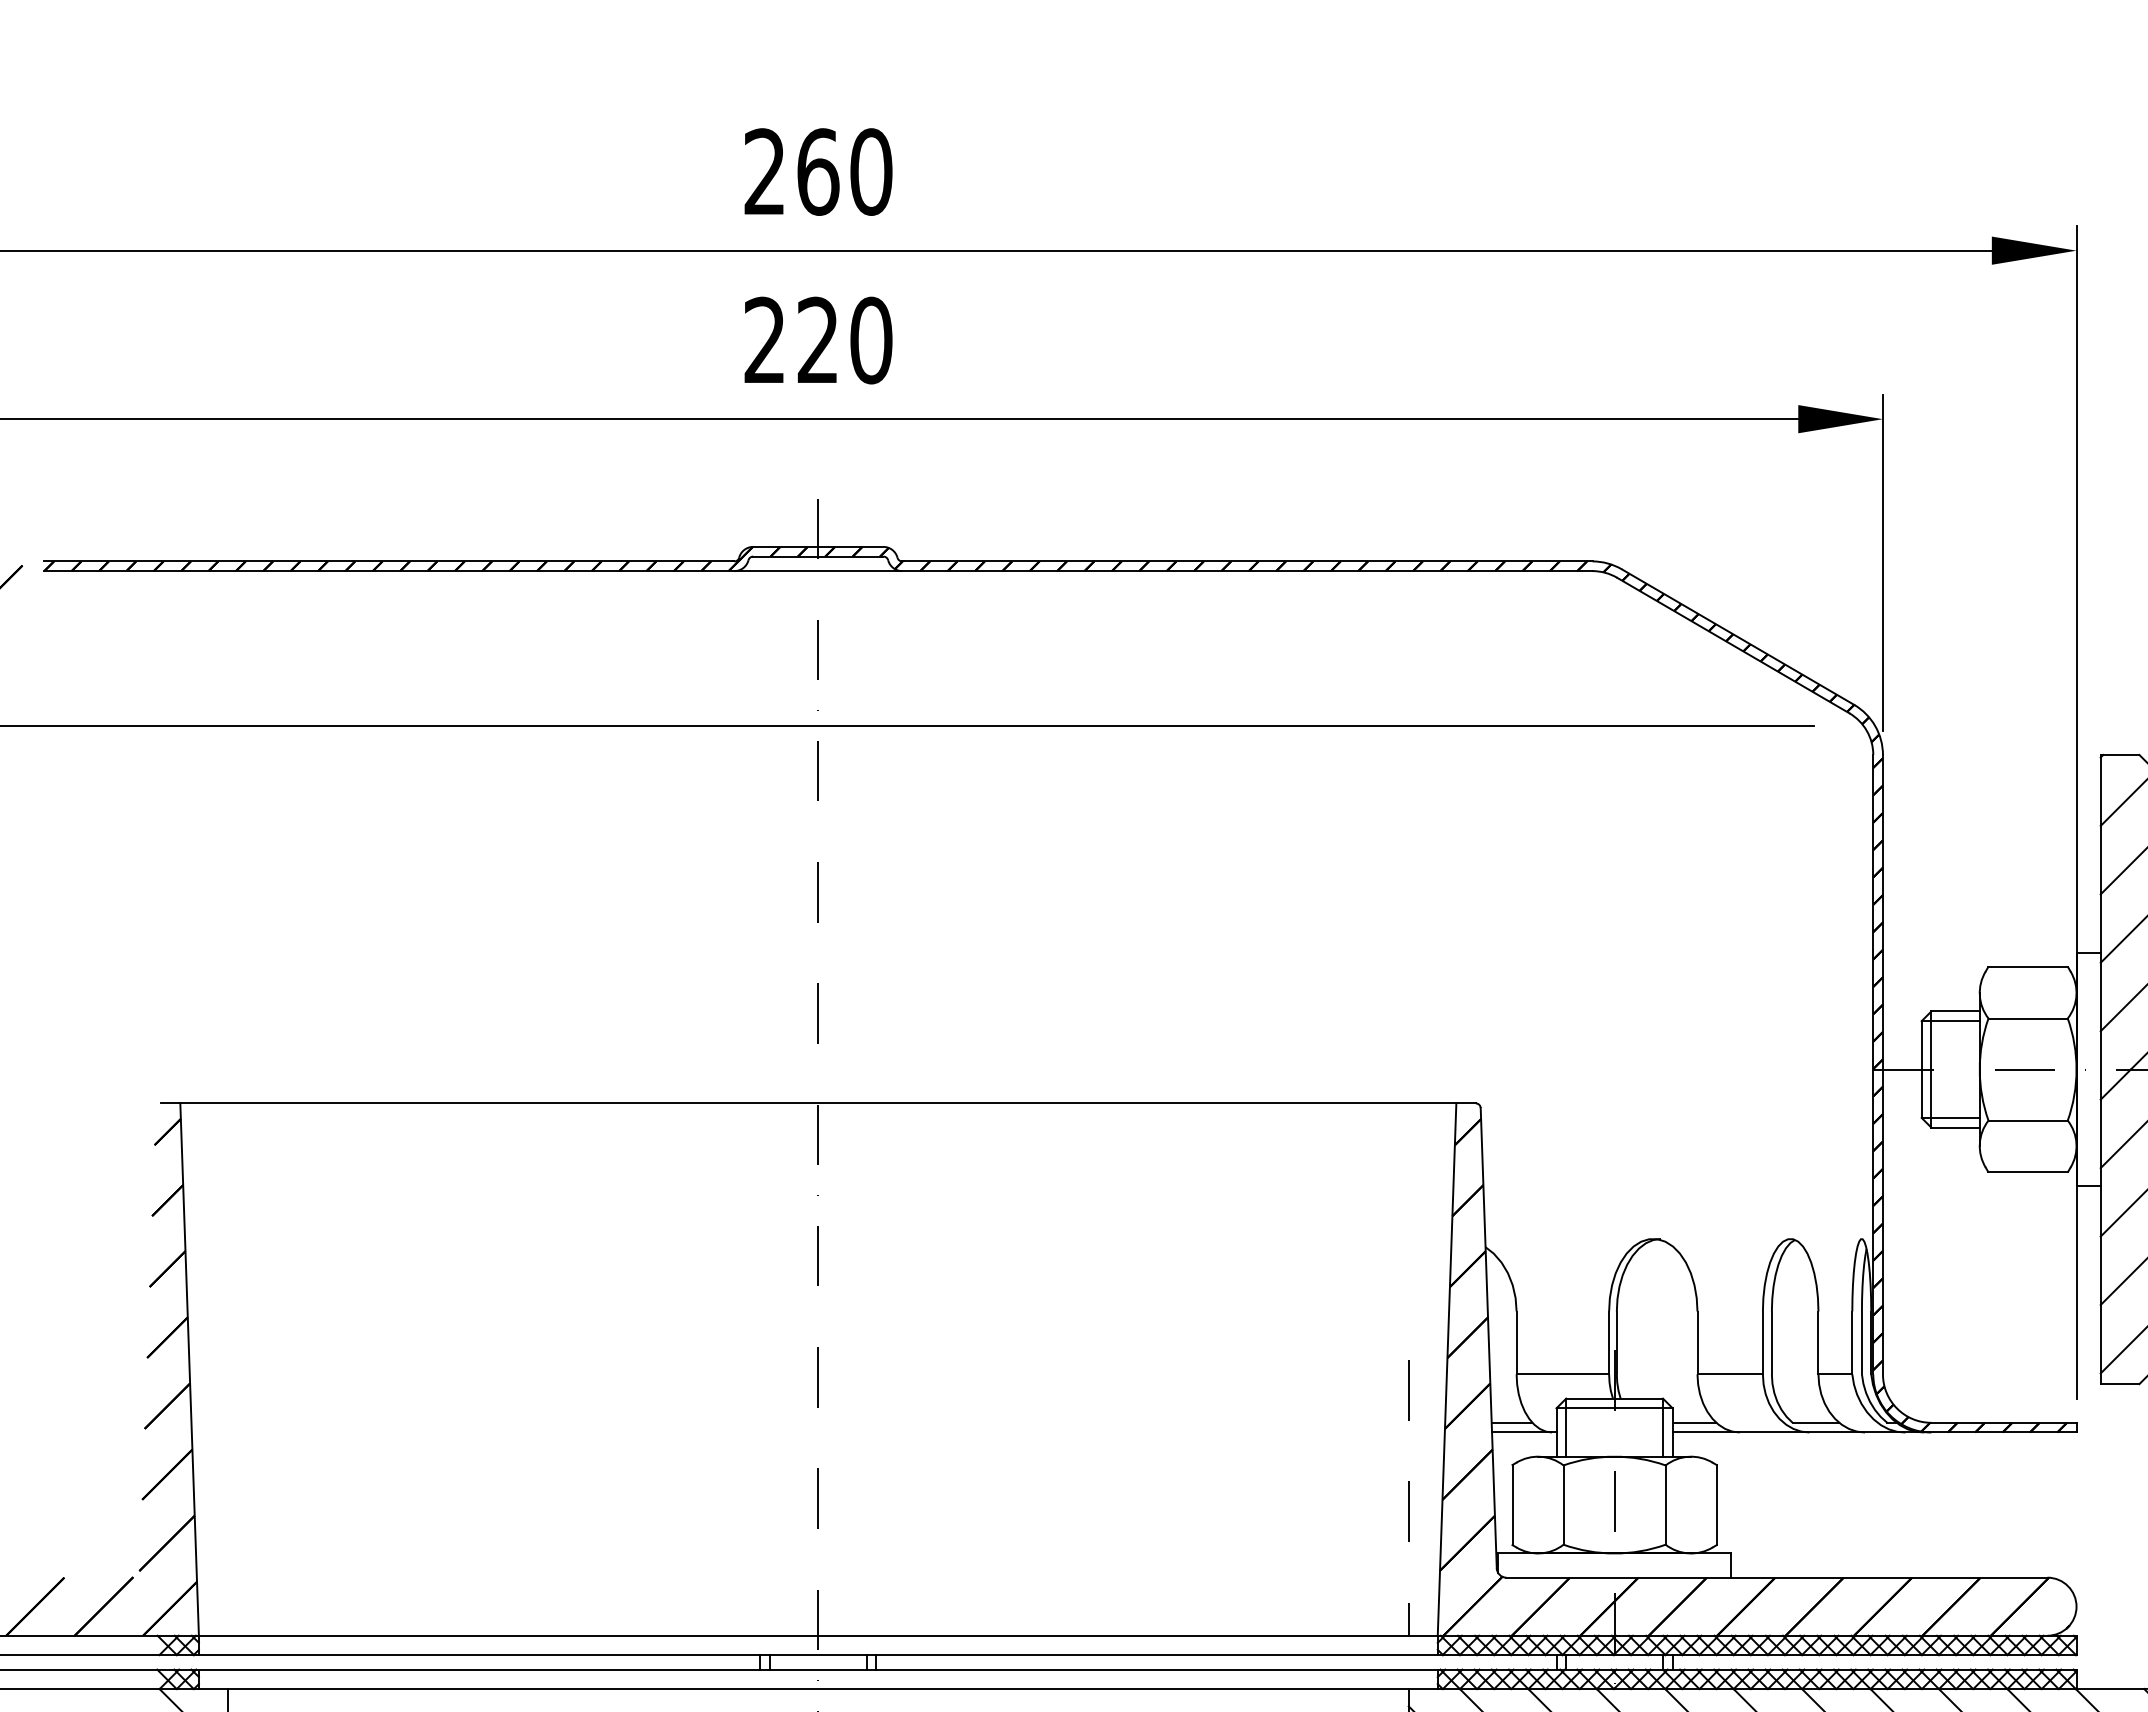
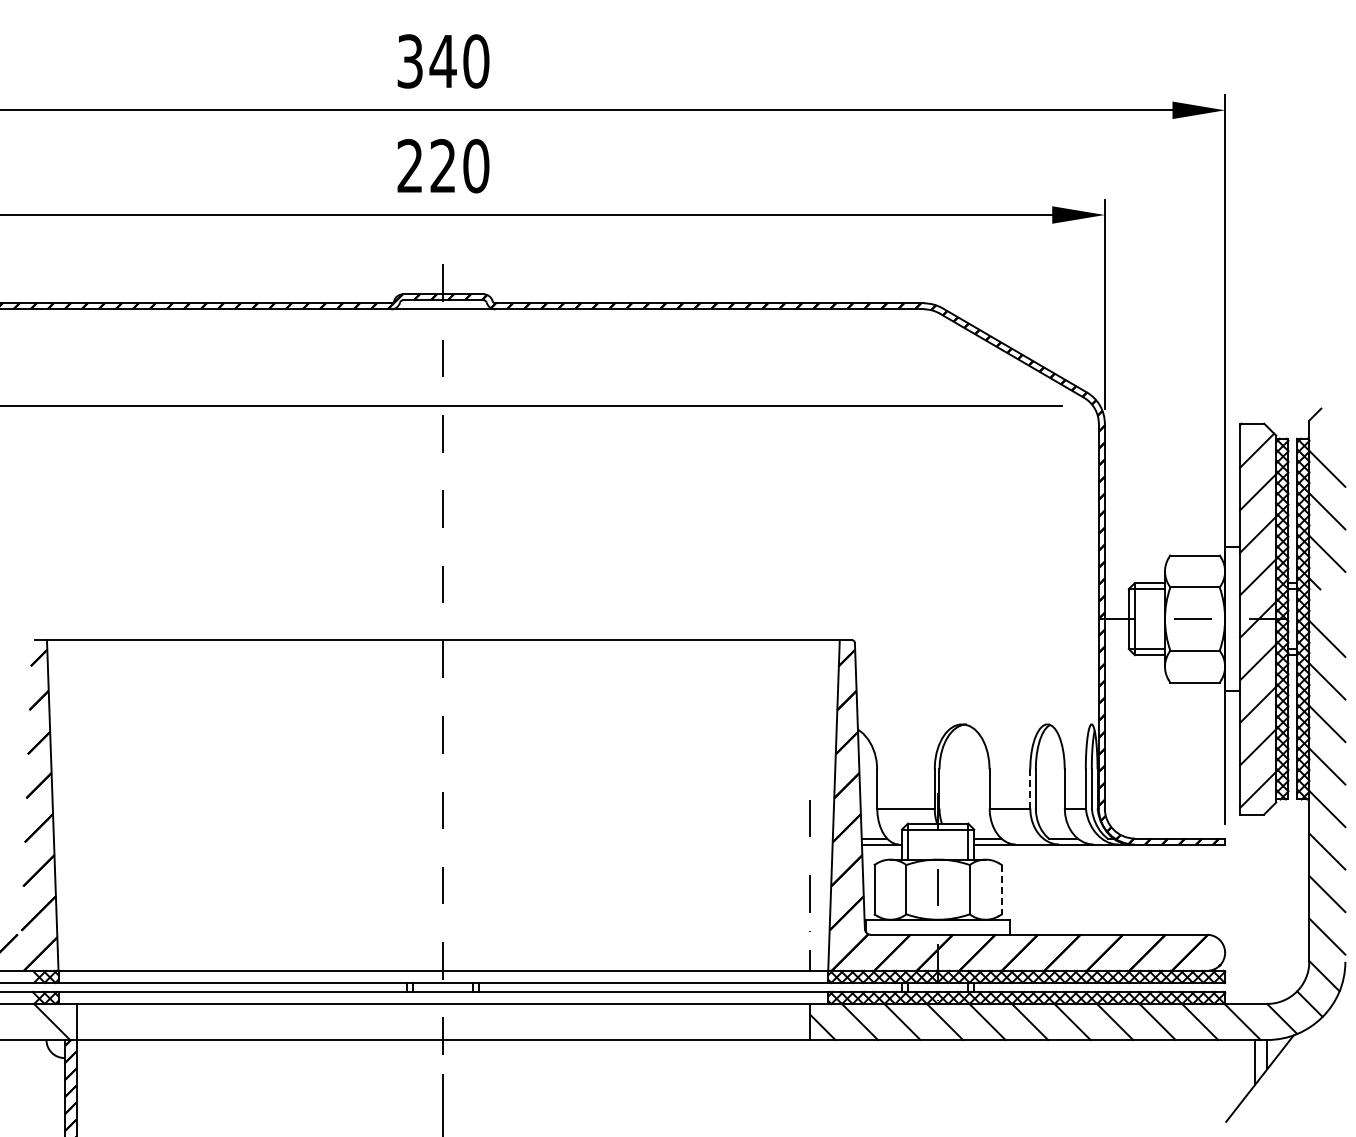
text: (791, 172) -> (426, 61), 260 -> 340
line: (1763, 1342) -> (1030, 788), solid -> dashed
line: (1716, 1504) -> (1001, 889), solid -> dashed

